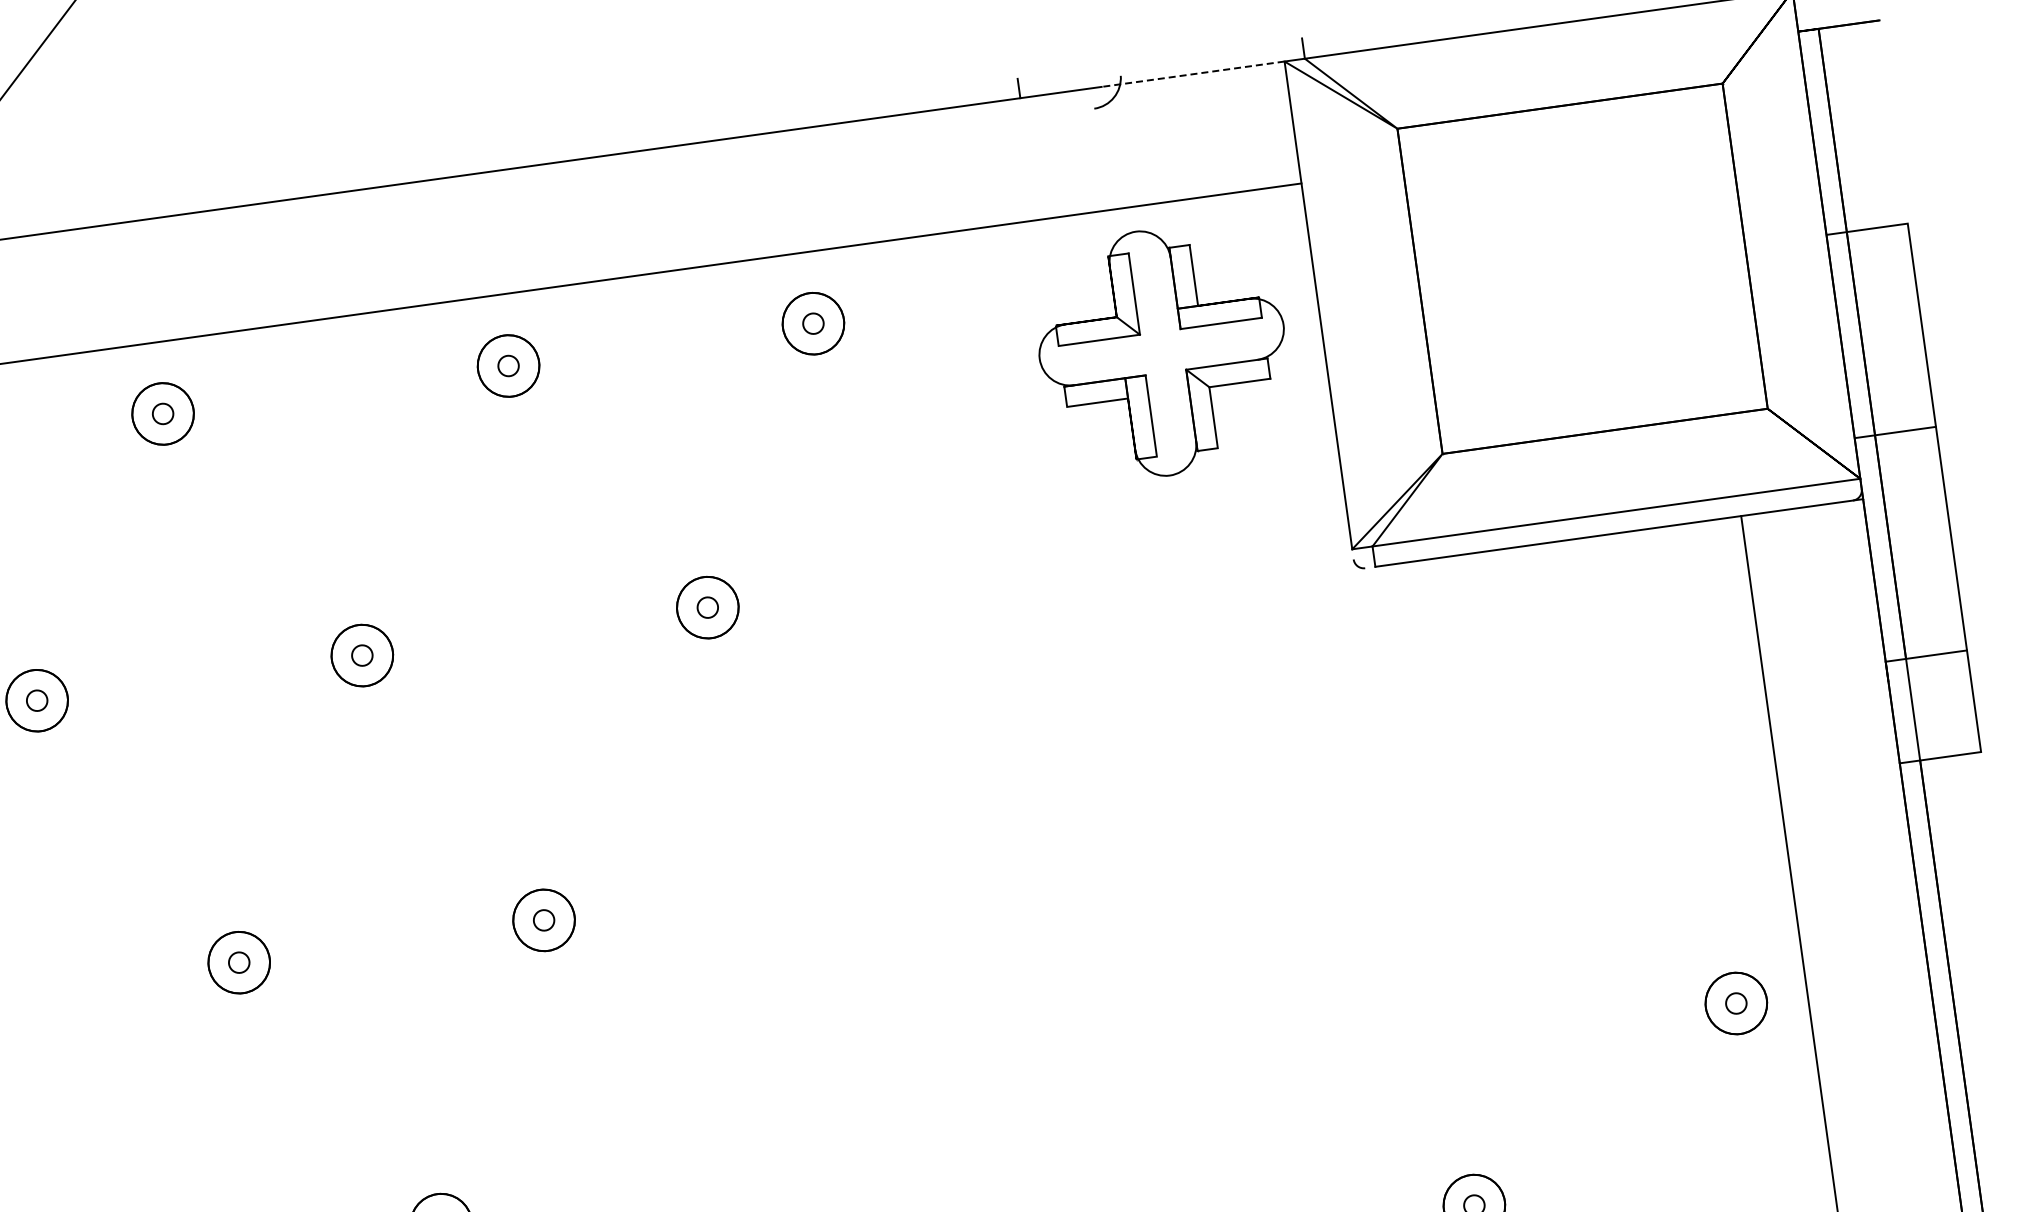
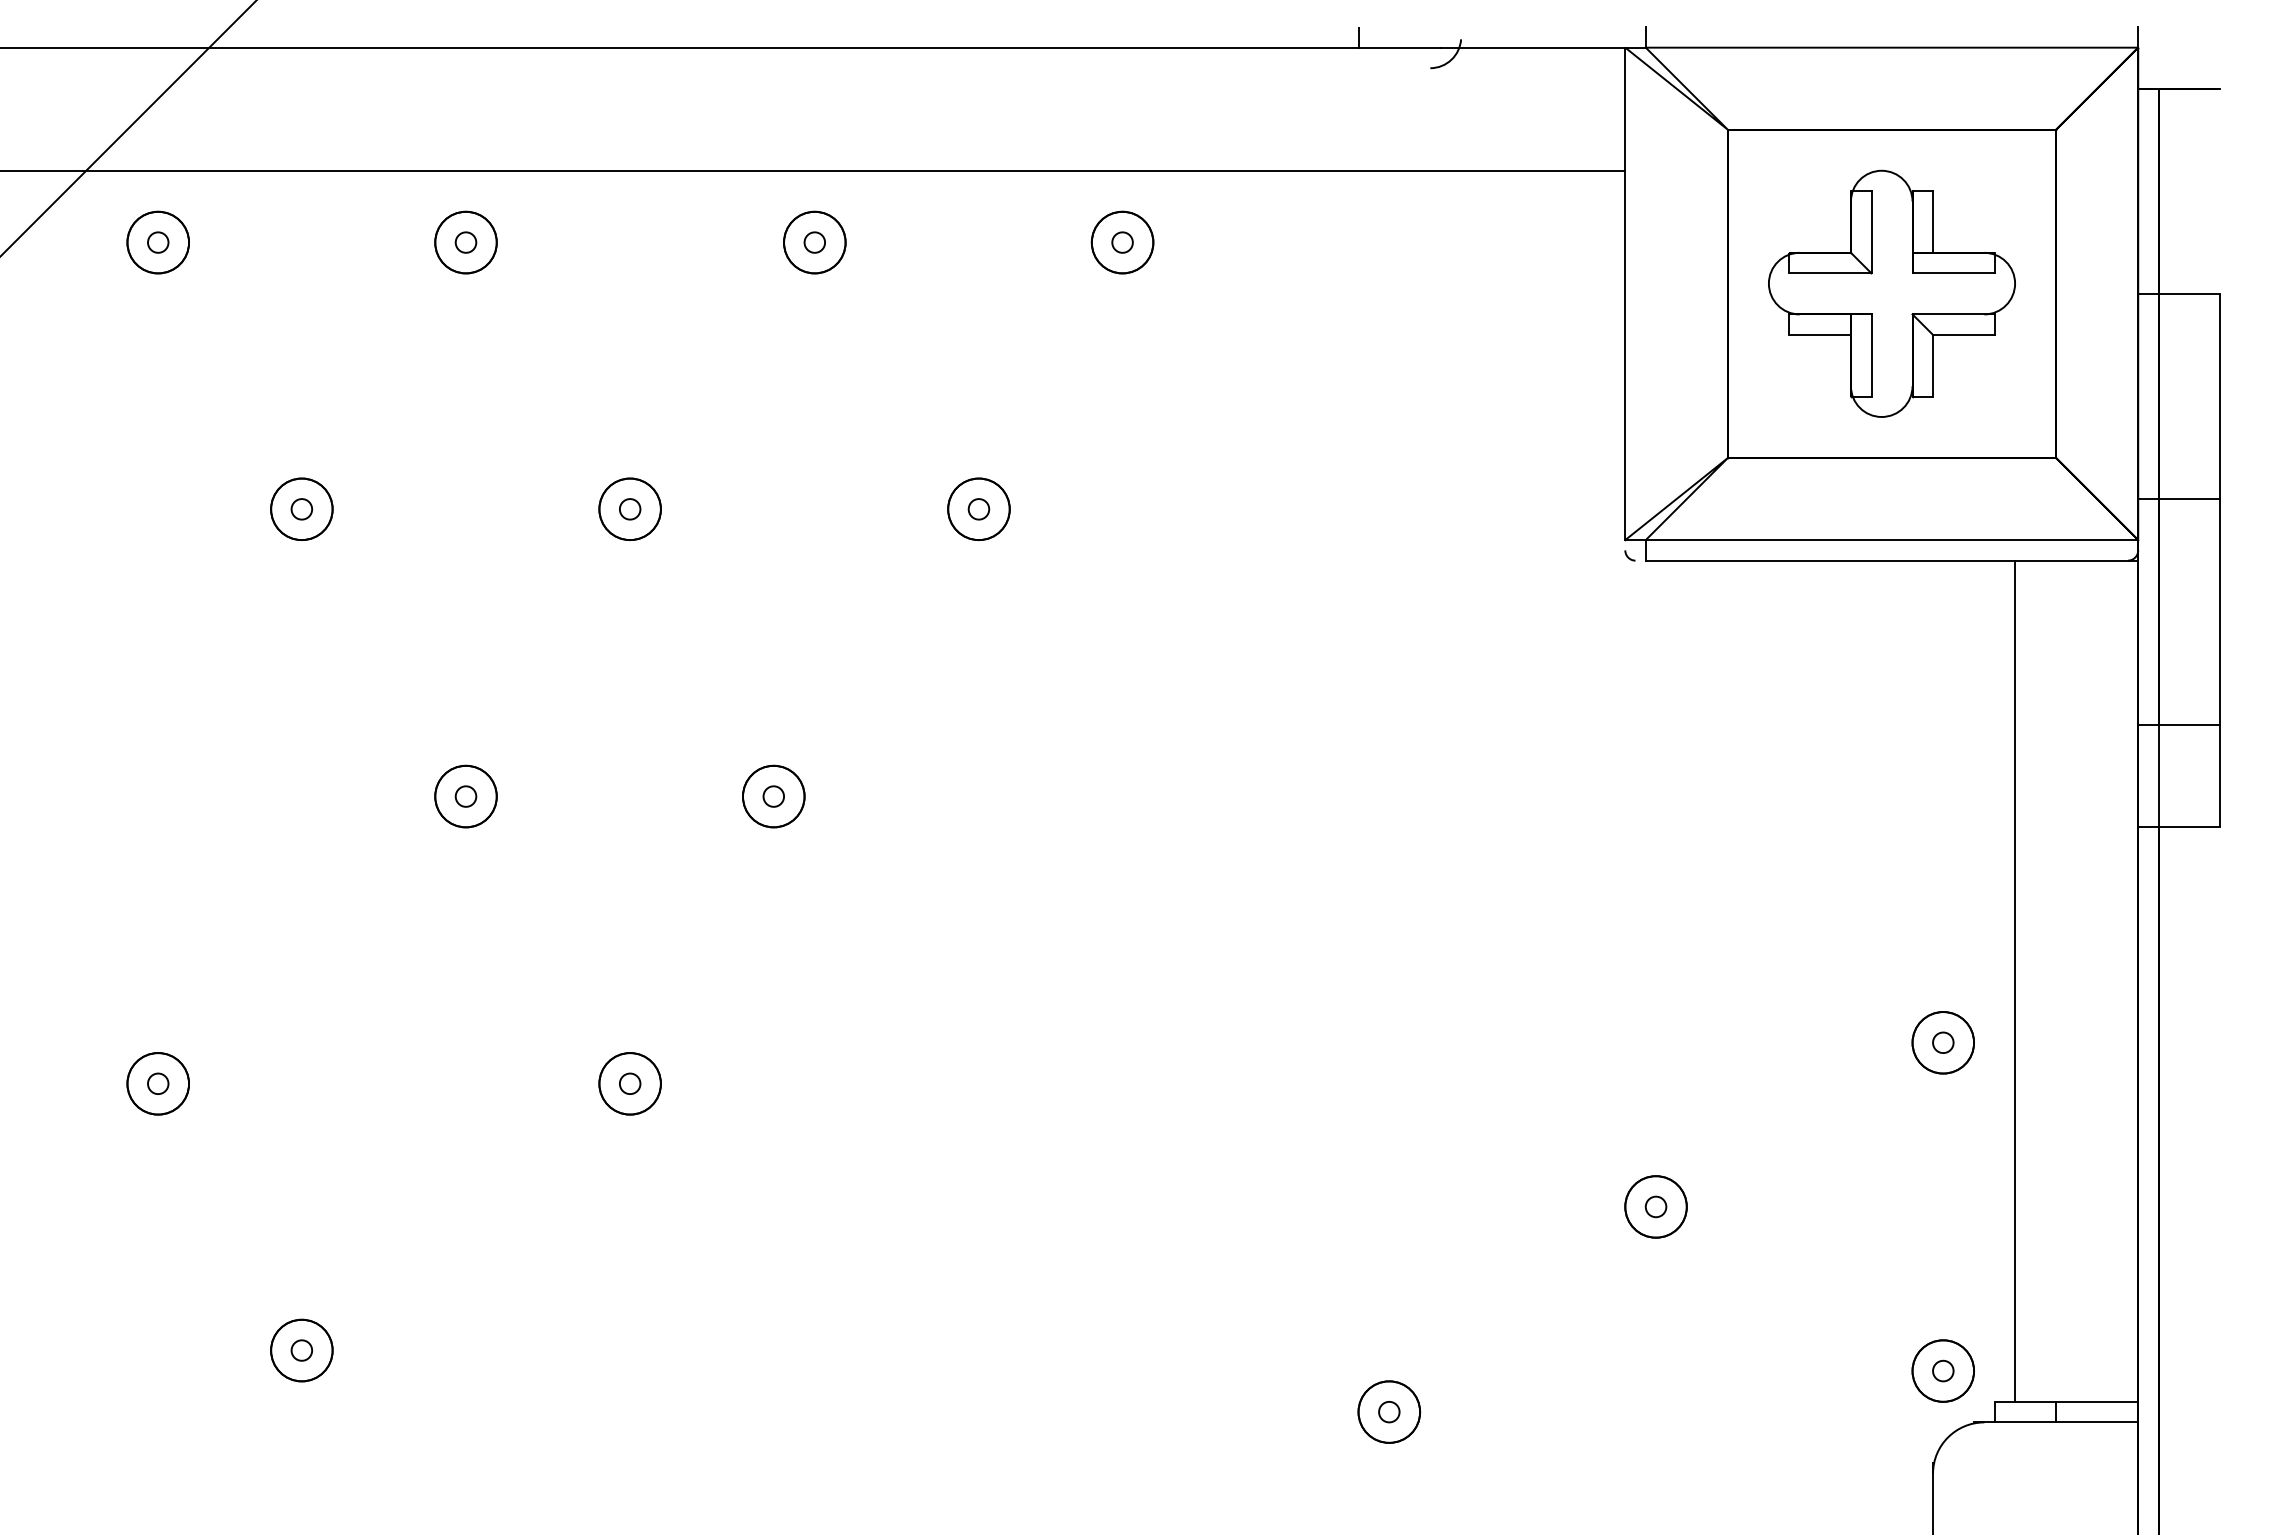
line: (1192, 74) -> (1532, 47), dashed -> solid
part: (1162, 351) -> (1891, 293), moved

